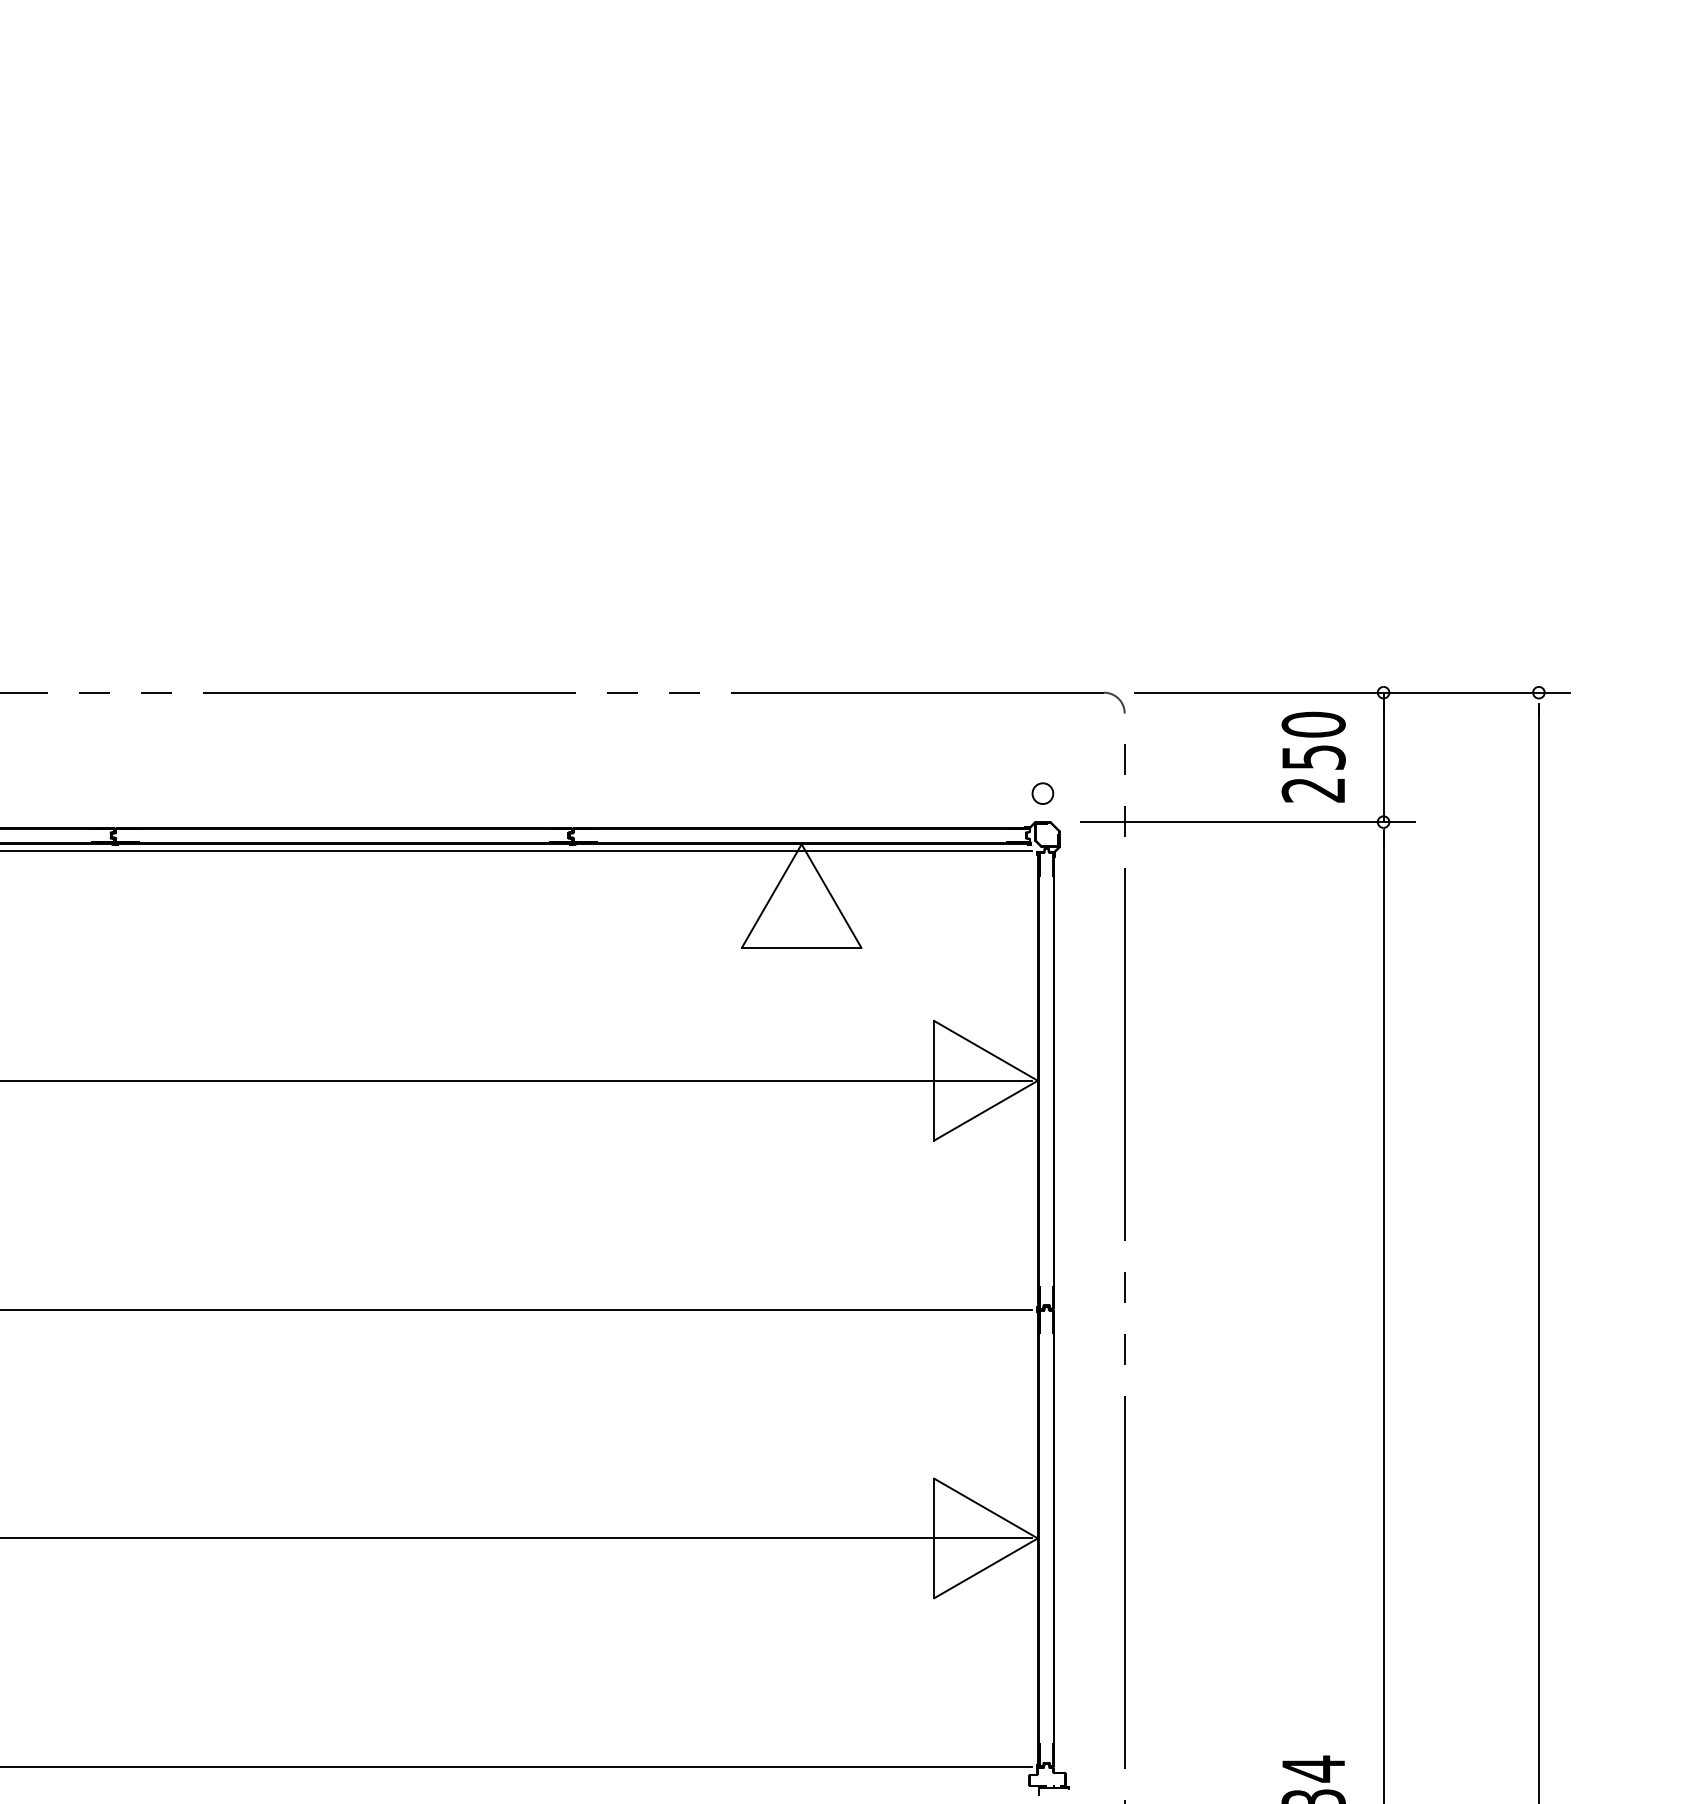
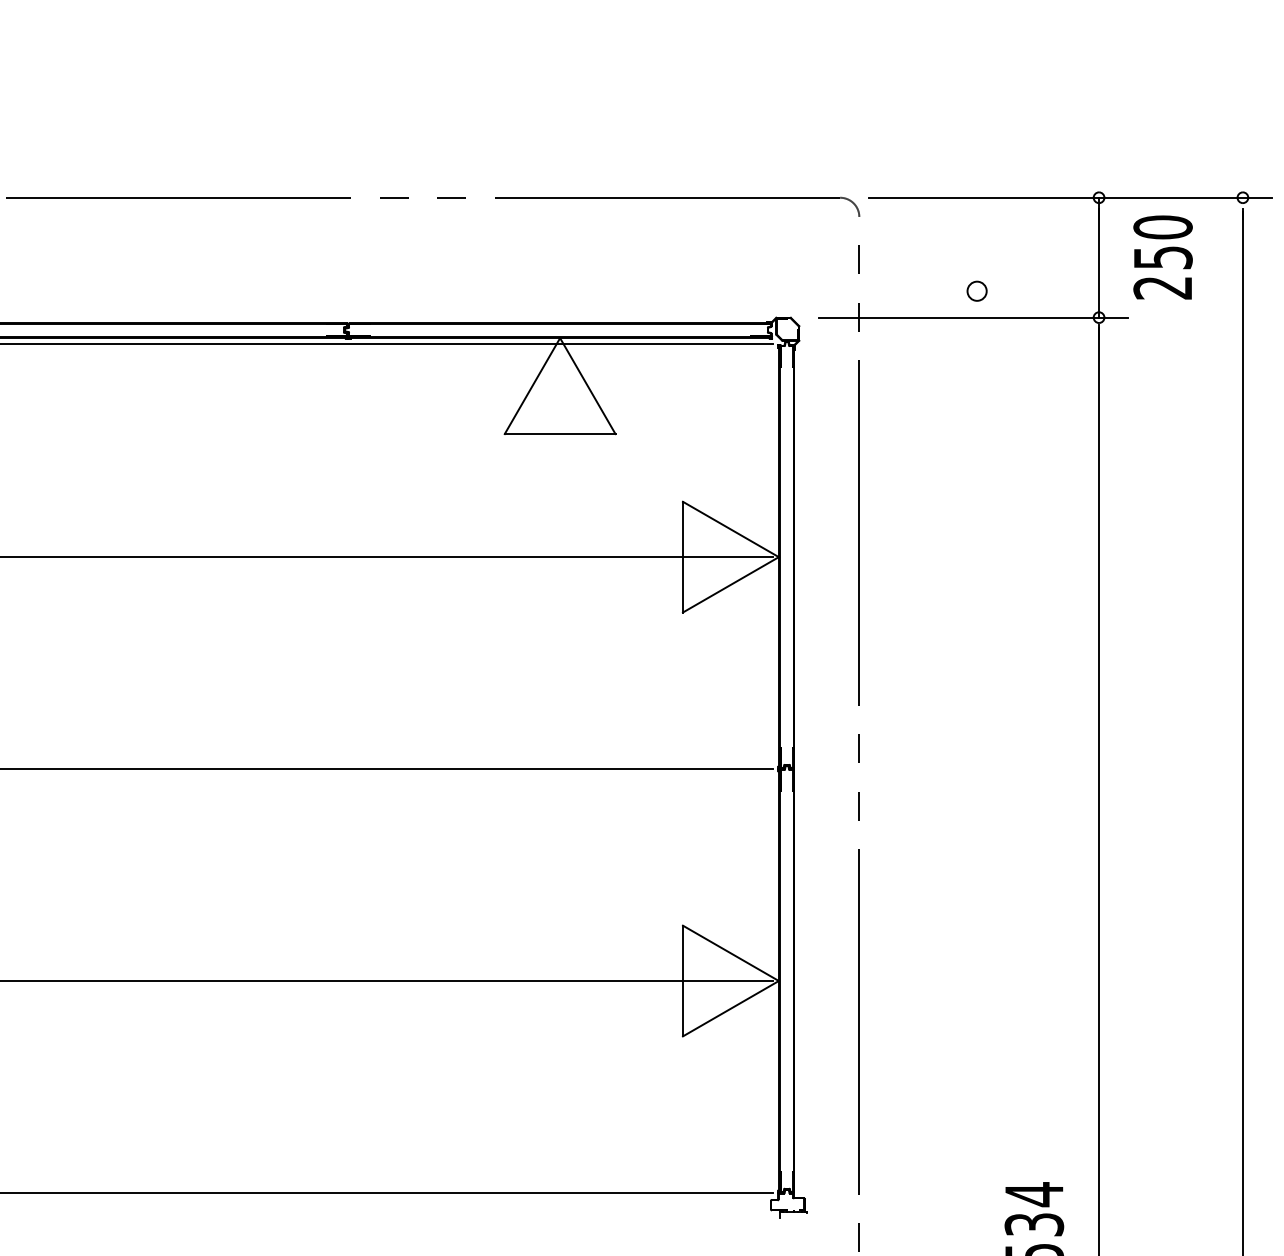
text: (1313, 756) -> (1162, 256), moved
circle: (1042, 793) -> (976, 291), moved

